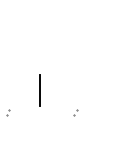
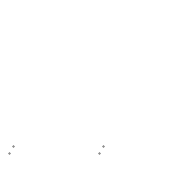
line: (40, 90) -> (54, 120), removed

